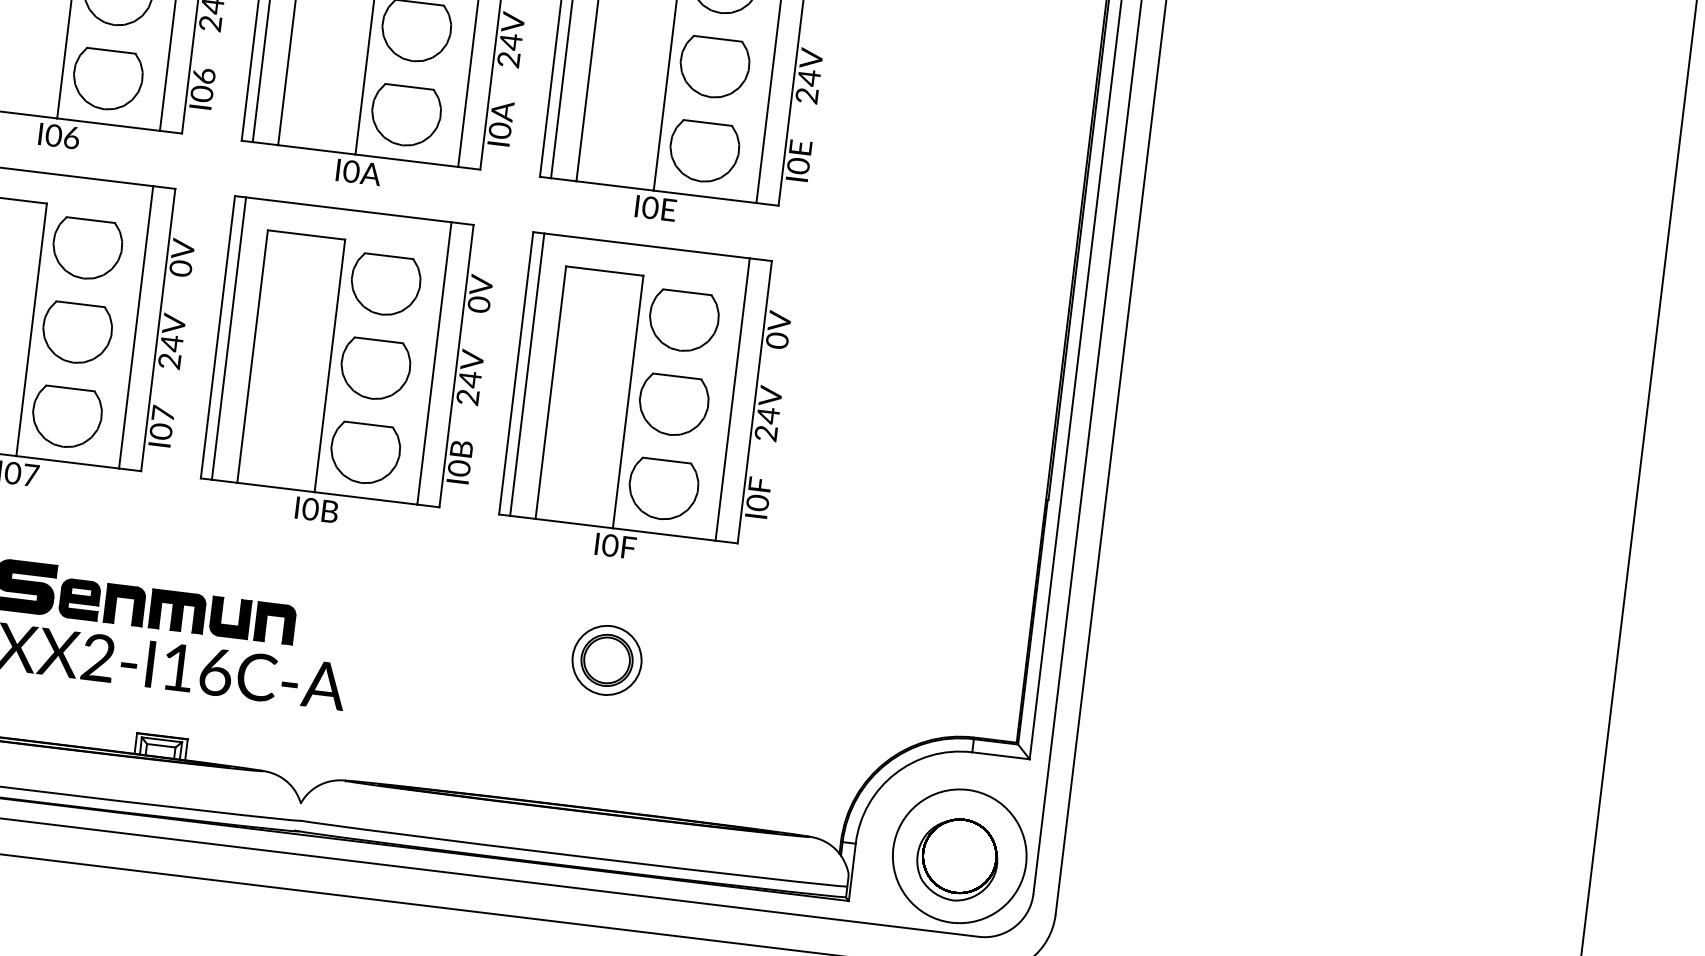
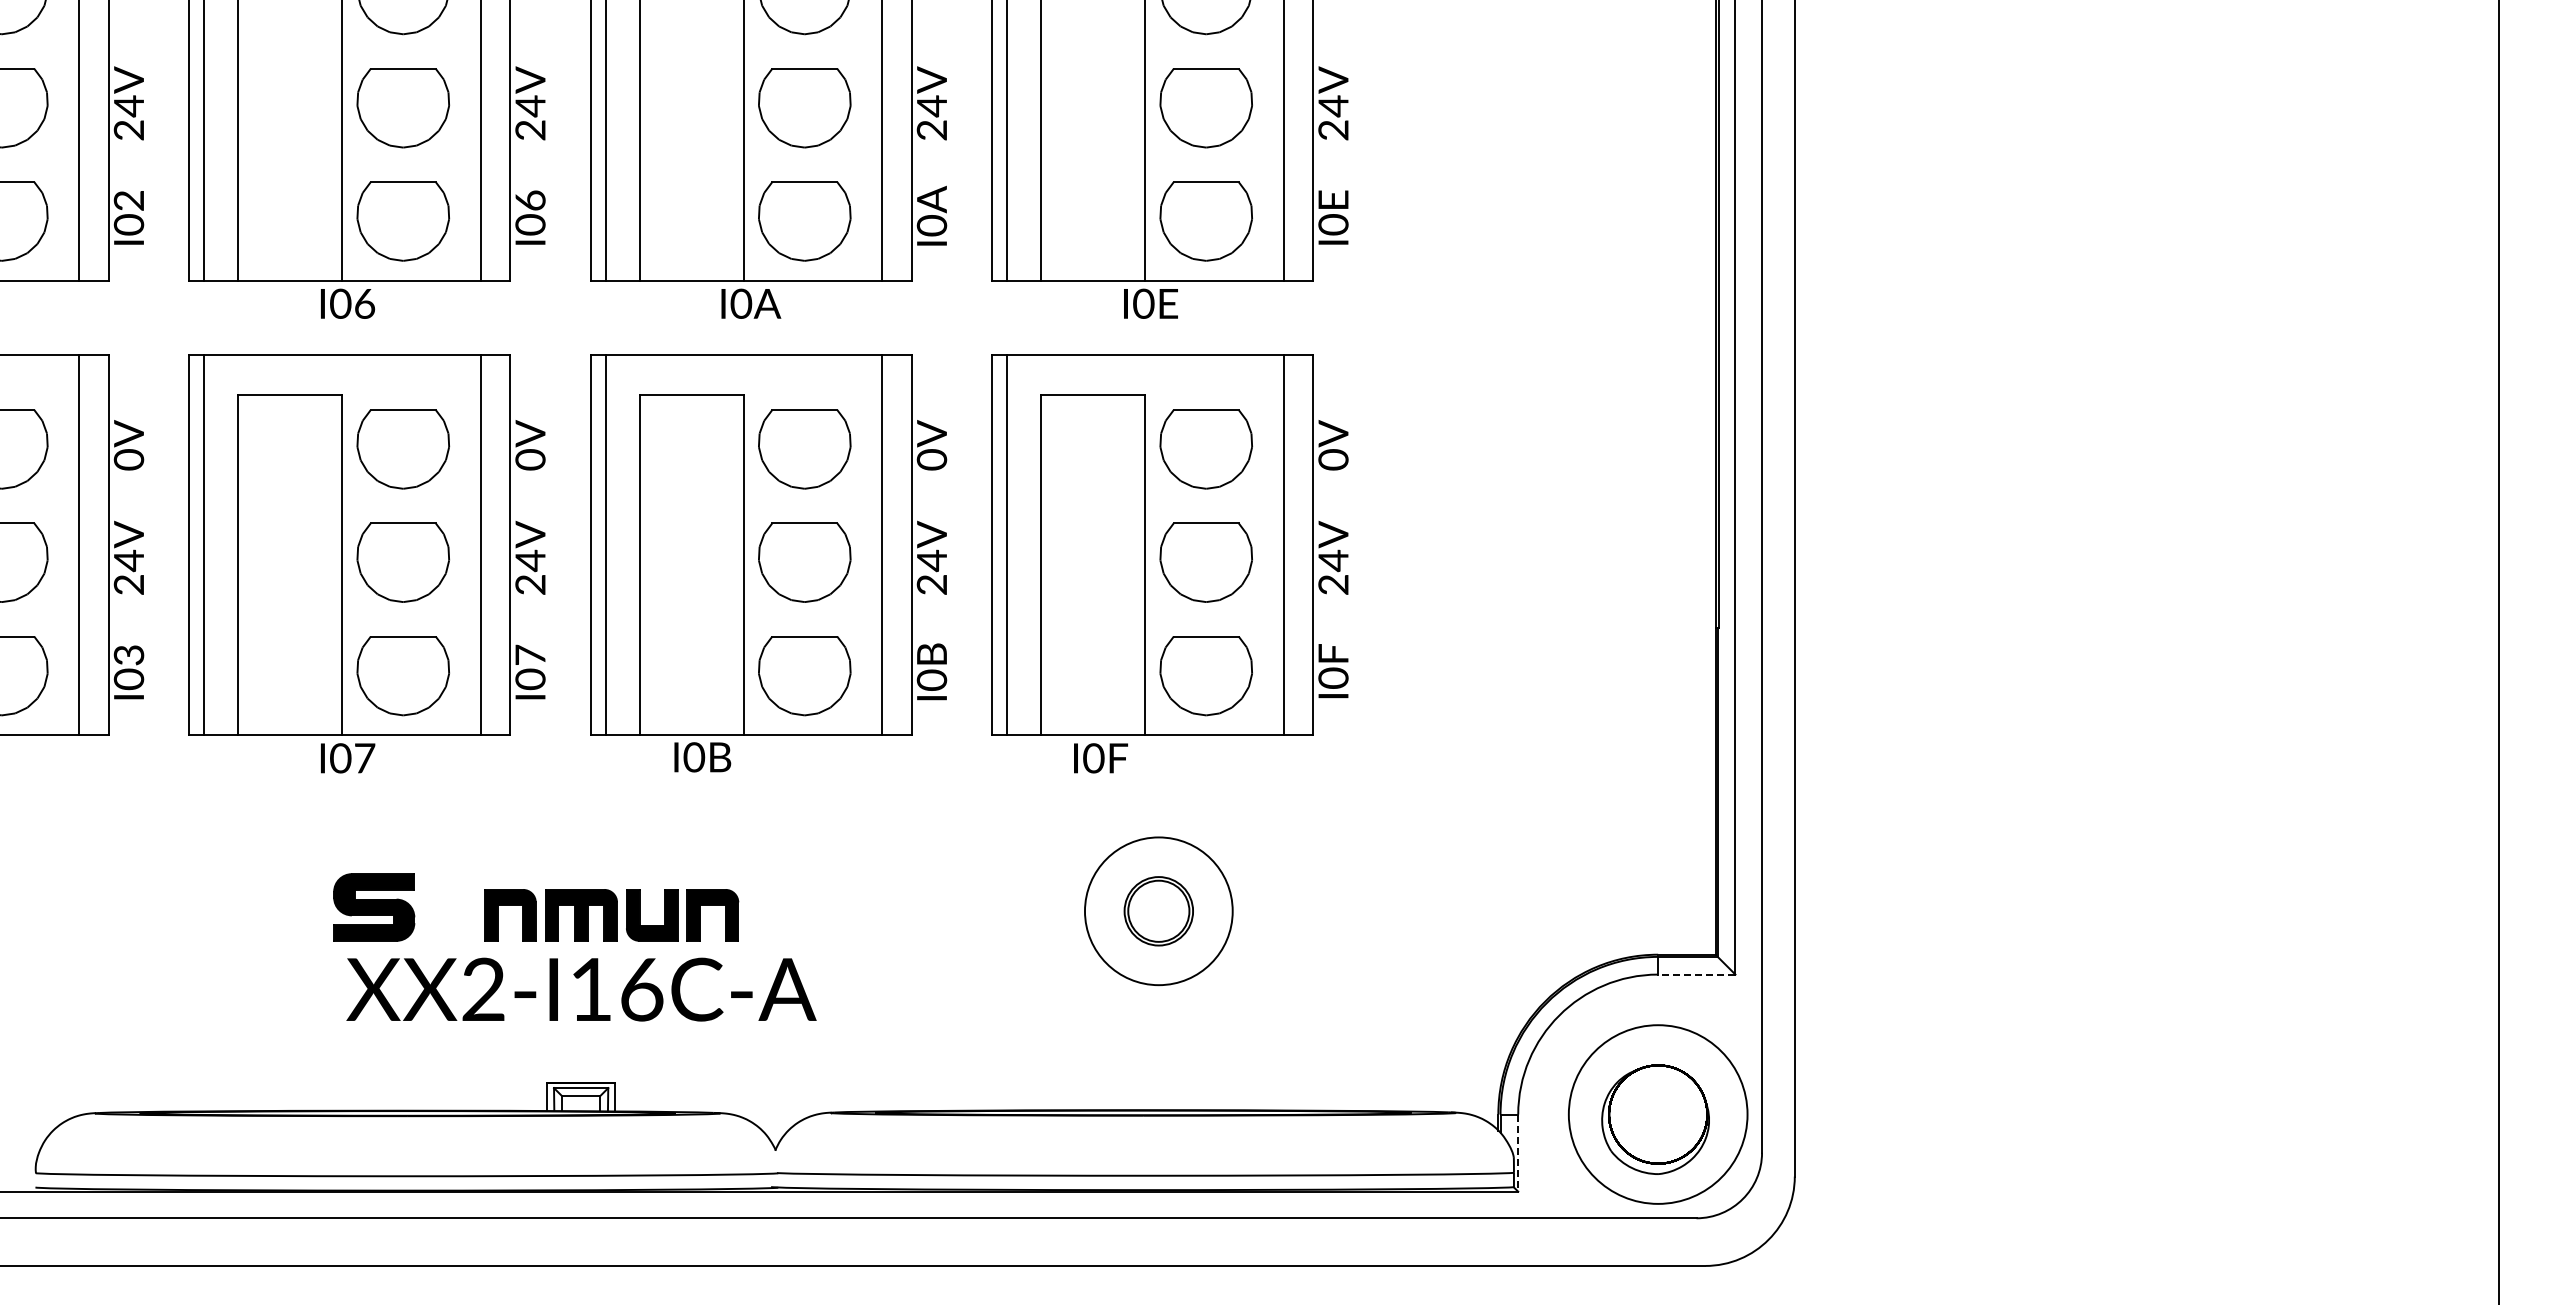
text: (316, 510) -> (702, 757), moved
text: (615, 546) -> (1100, 758), moved
part: (79, 599) -> (449, 915), removed
circle: (606, 660) -> (1158, 911), size x1.6
line: (1000, 755) -> (1696, 974), solid -> dashed
line: (852, 872) -> (1518, 1153), solid -> dashed

